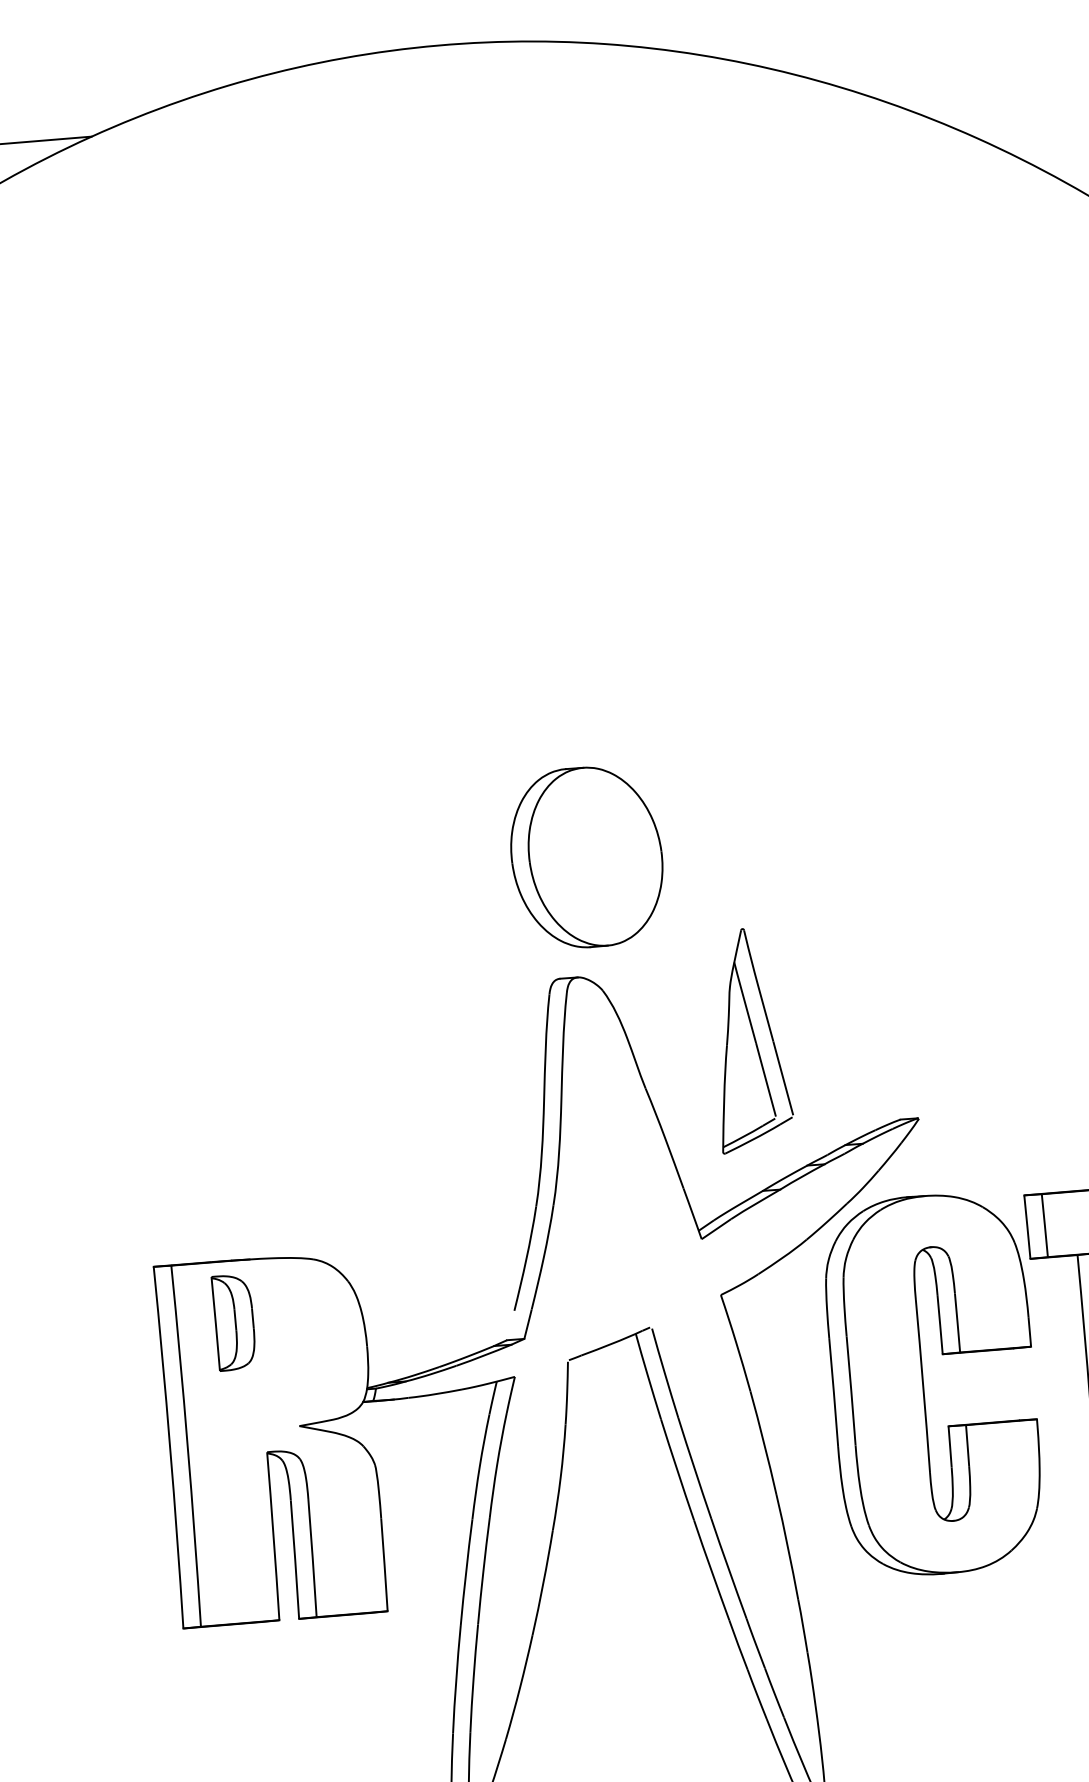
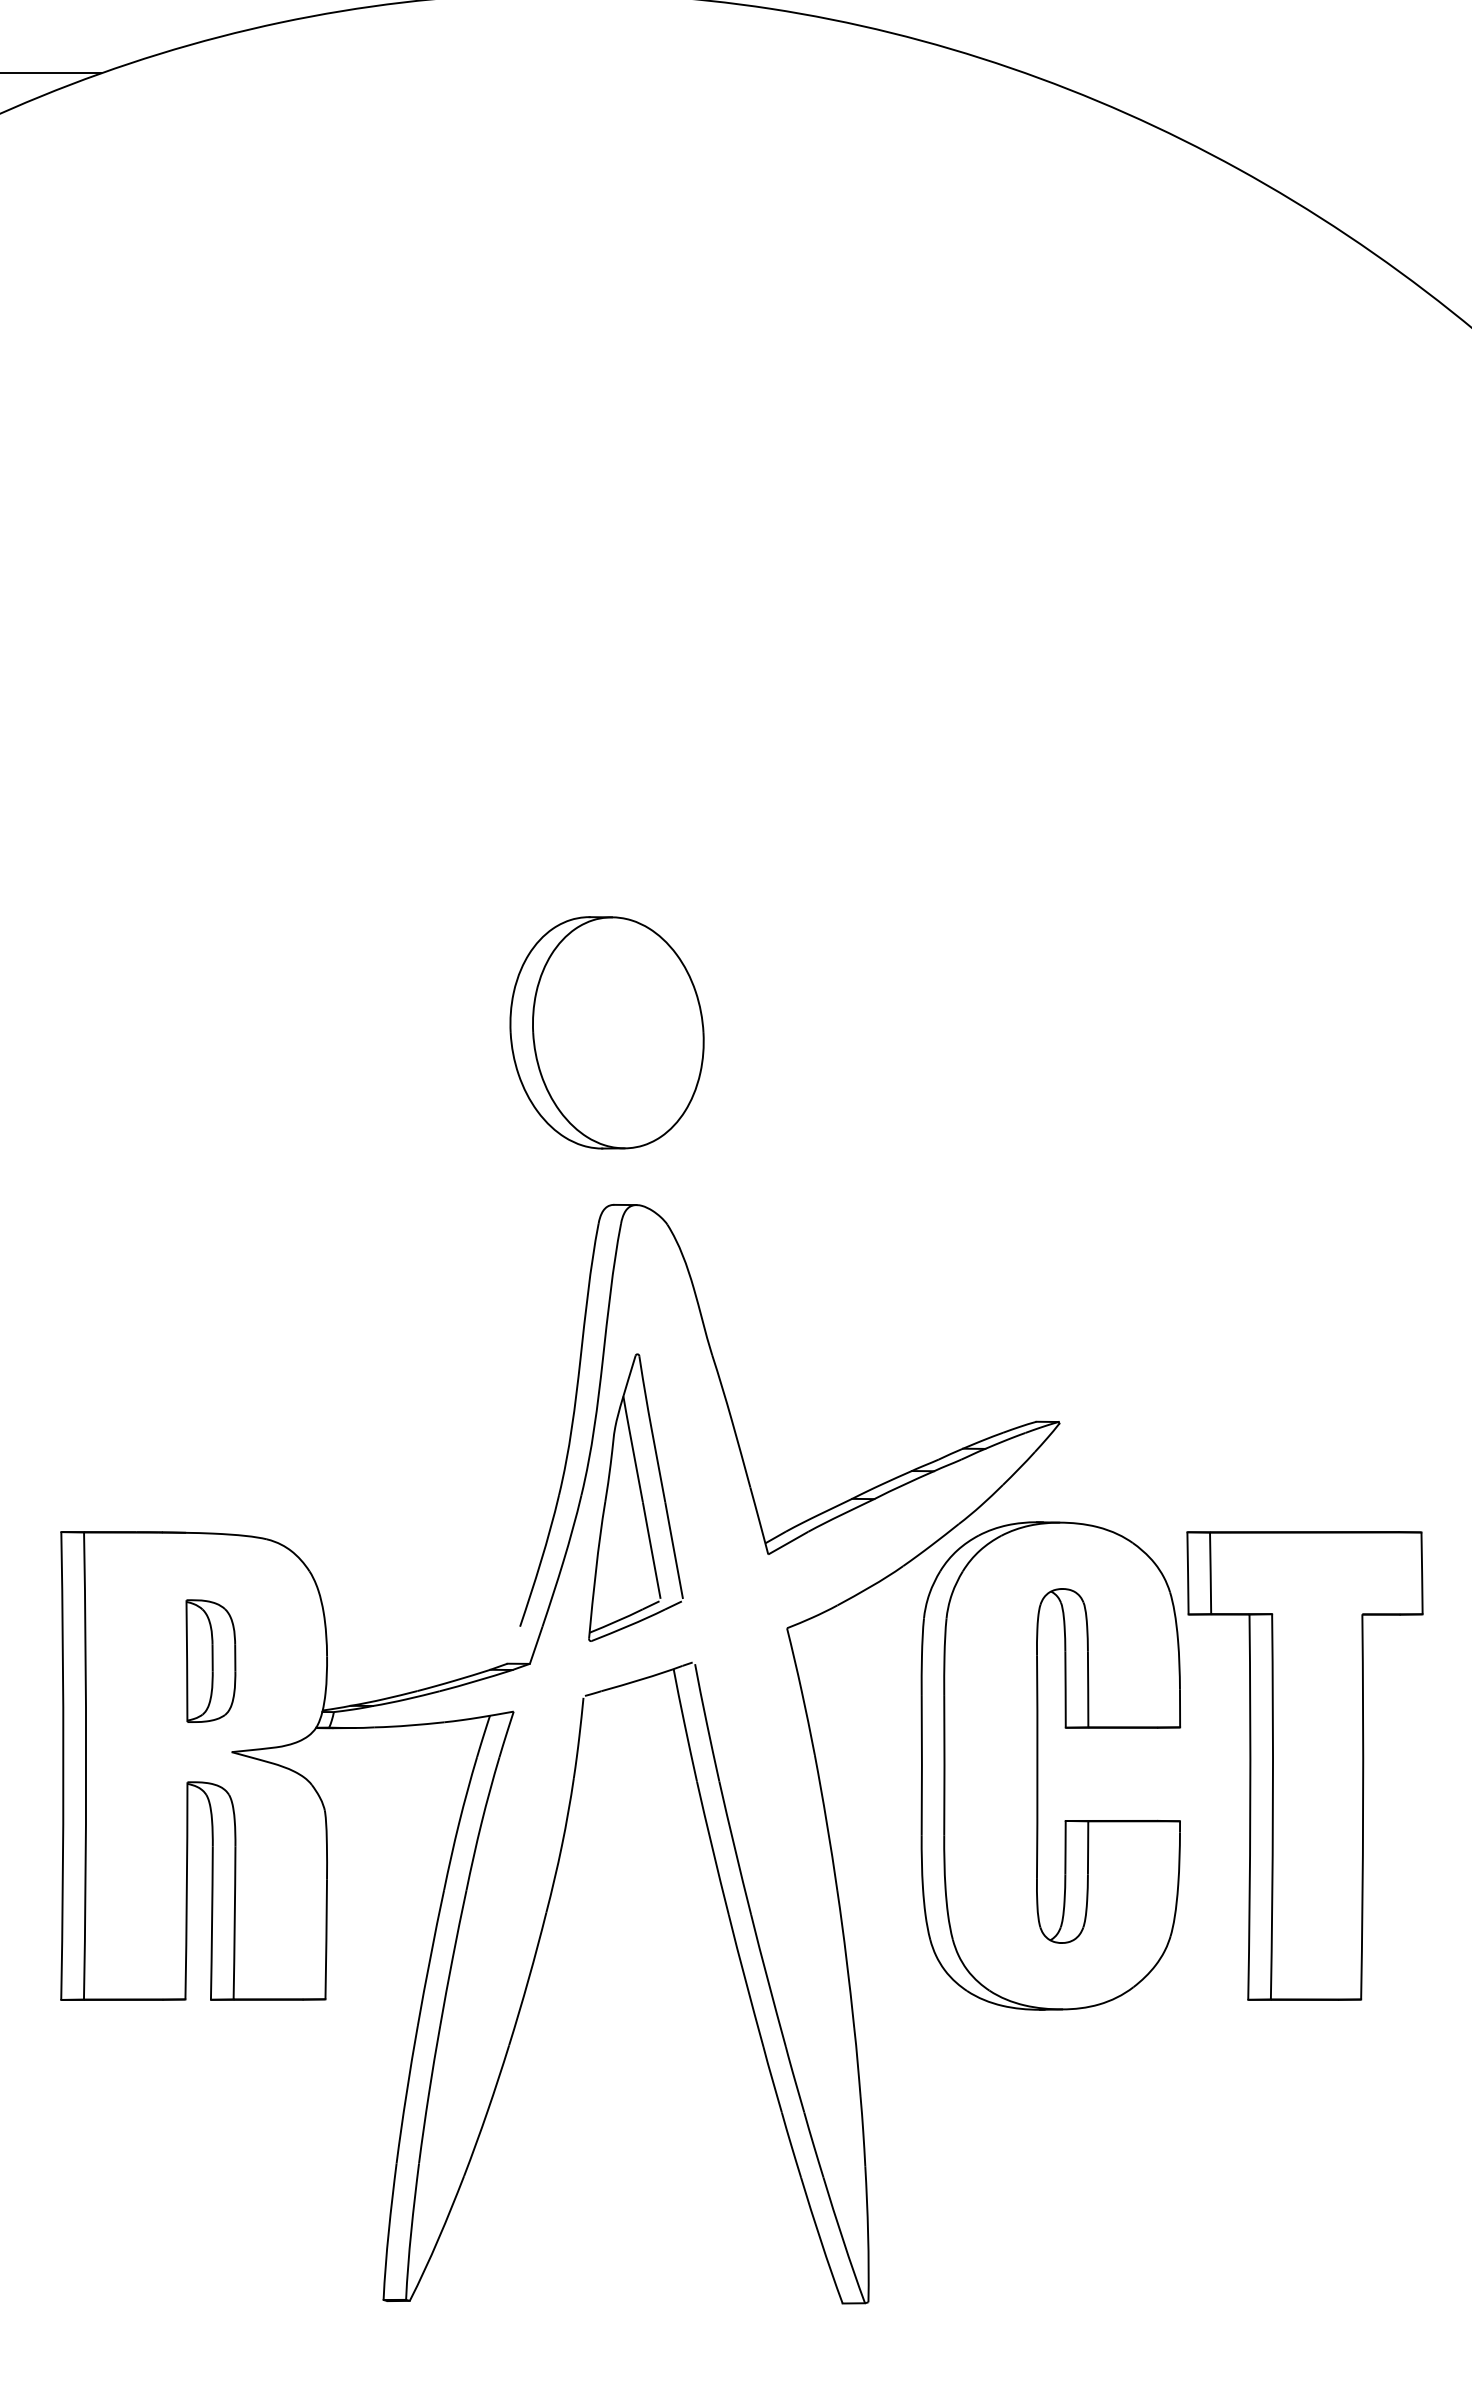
part: (586, 857) -> (606, 1032), moved
part: (750, 1039) -> (635, 1497), moved
part: (233, 1322) -> (210, 1660), moved

